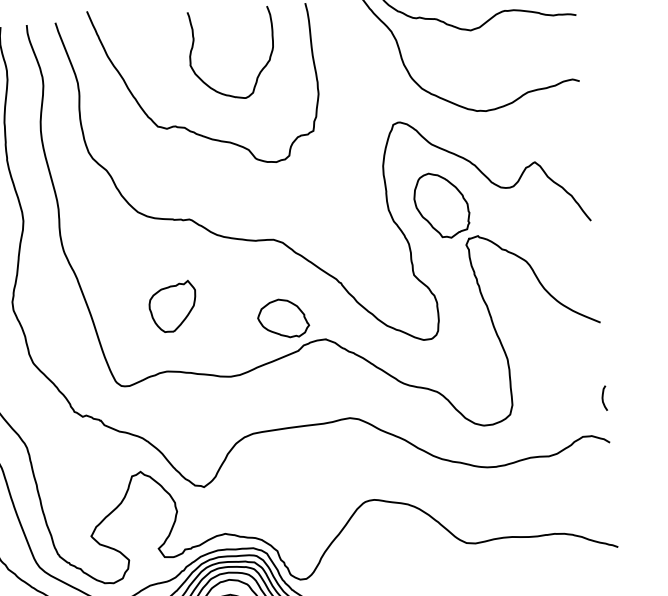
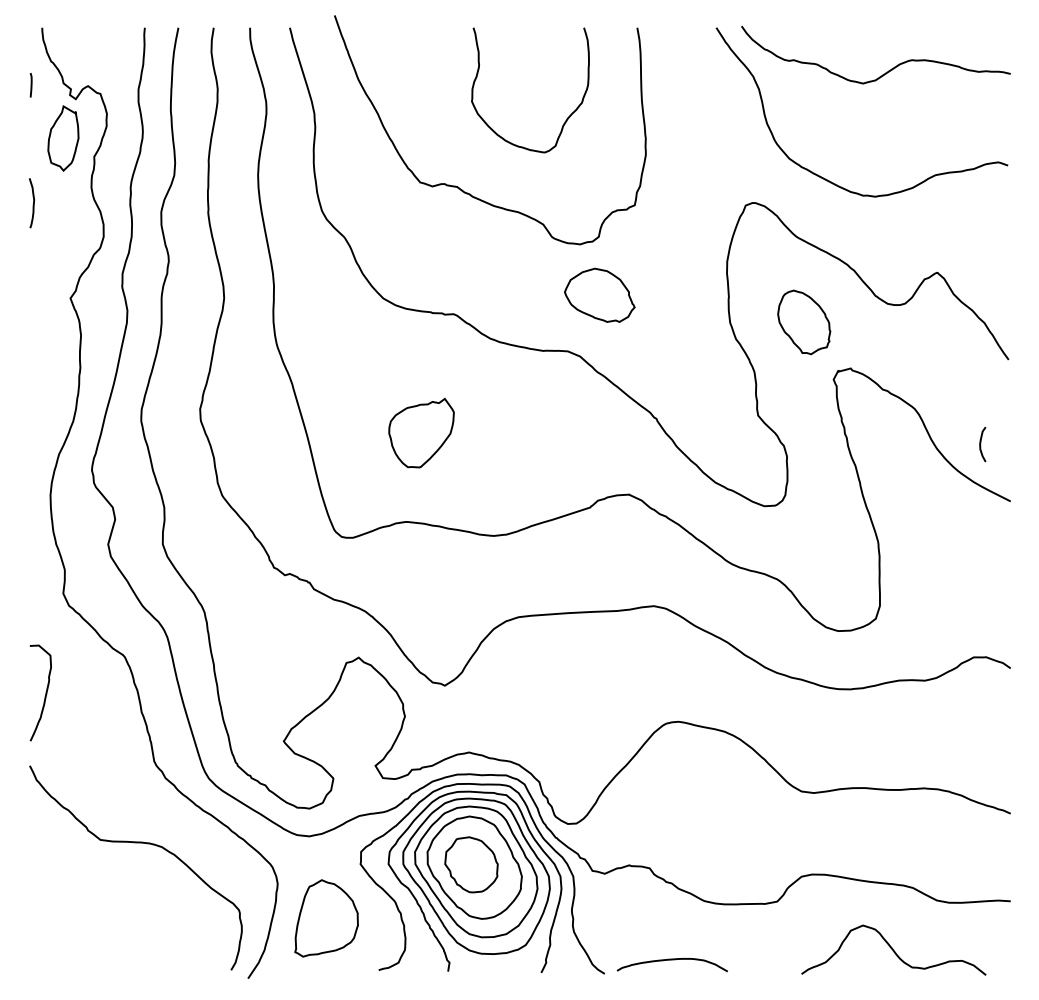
part: (442, 205) -> (804, 322), size x0.7
part: (283, 317) -> (599, 294), moved
curve: (603, 398) -> (981, 444), moved

